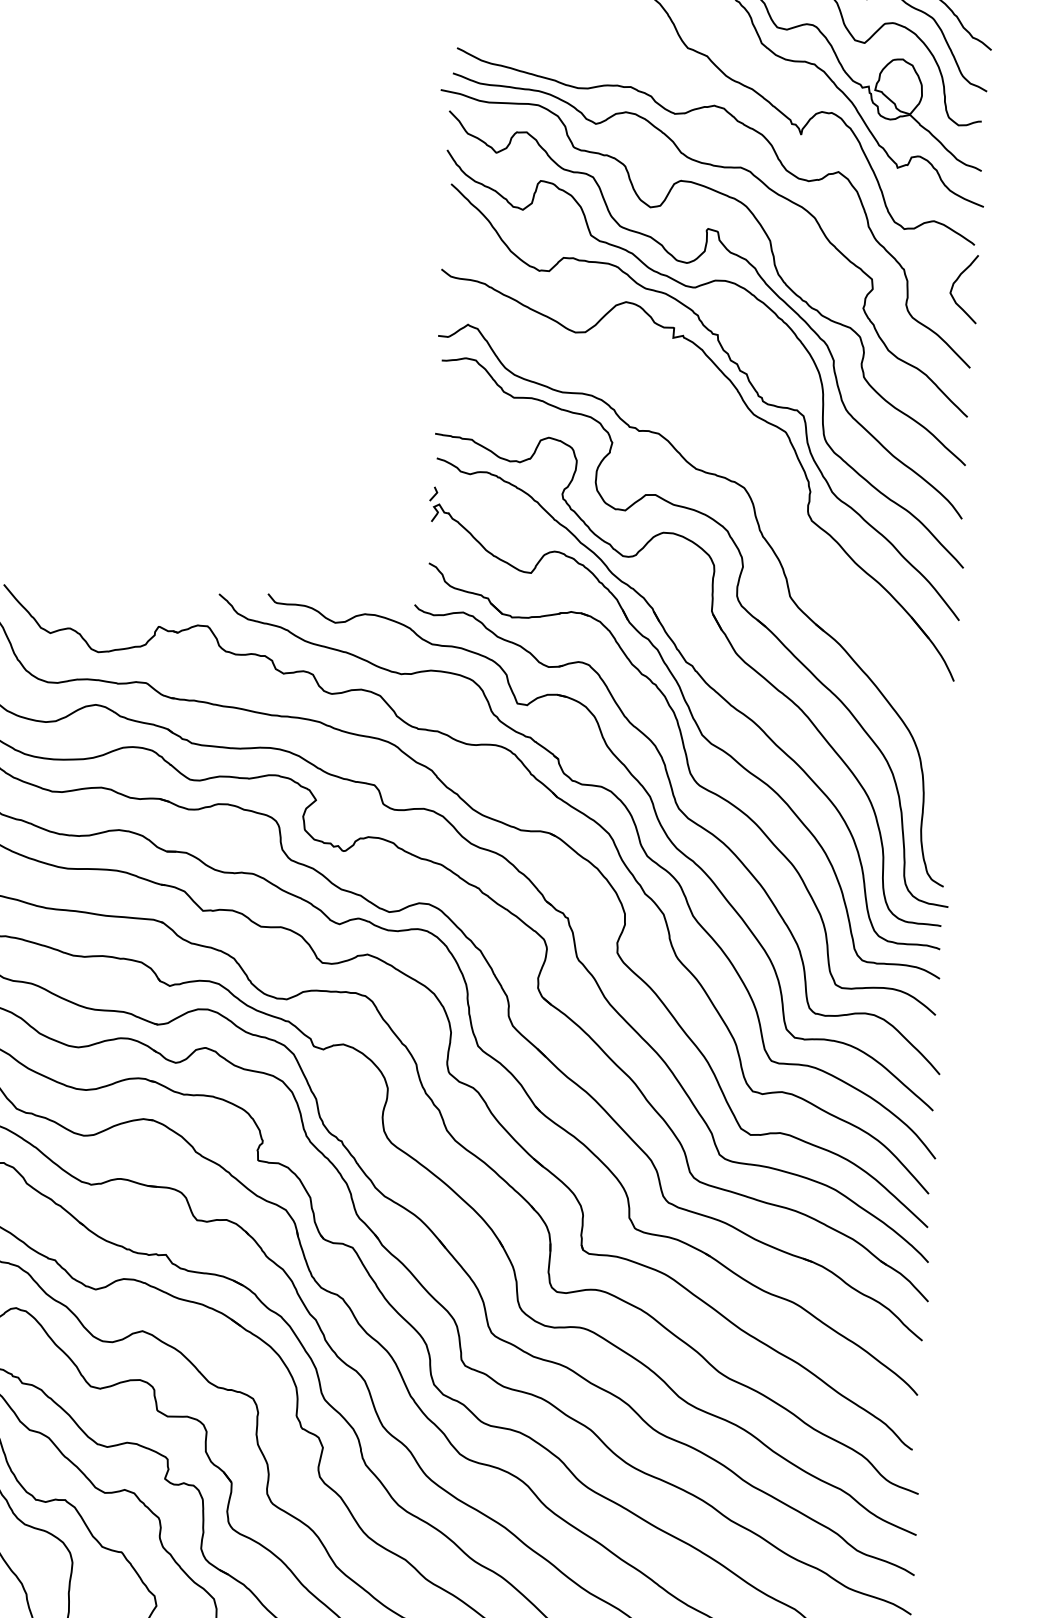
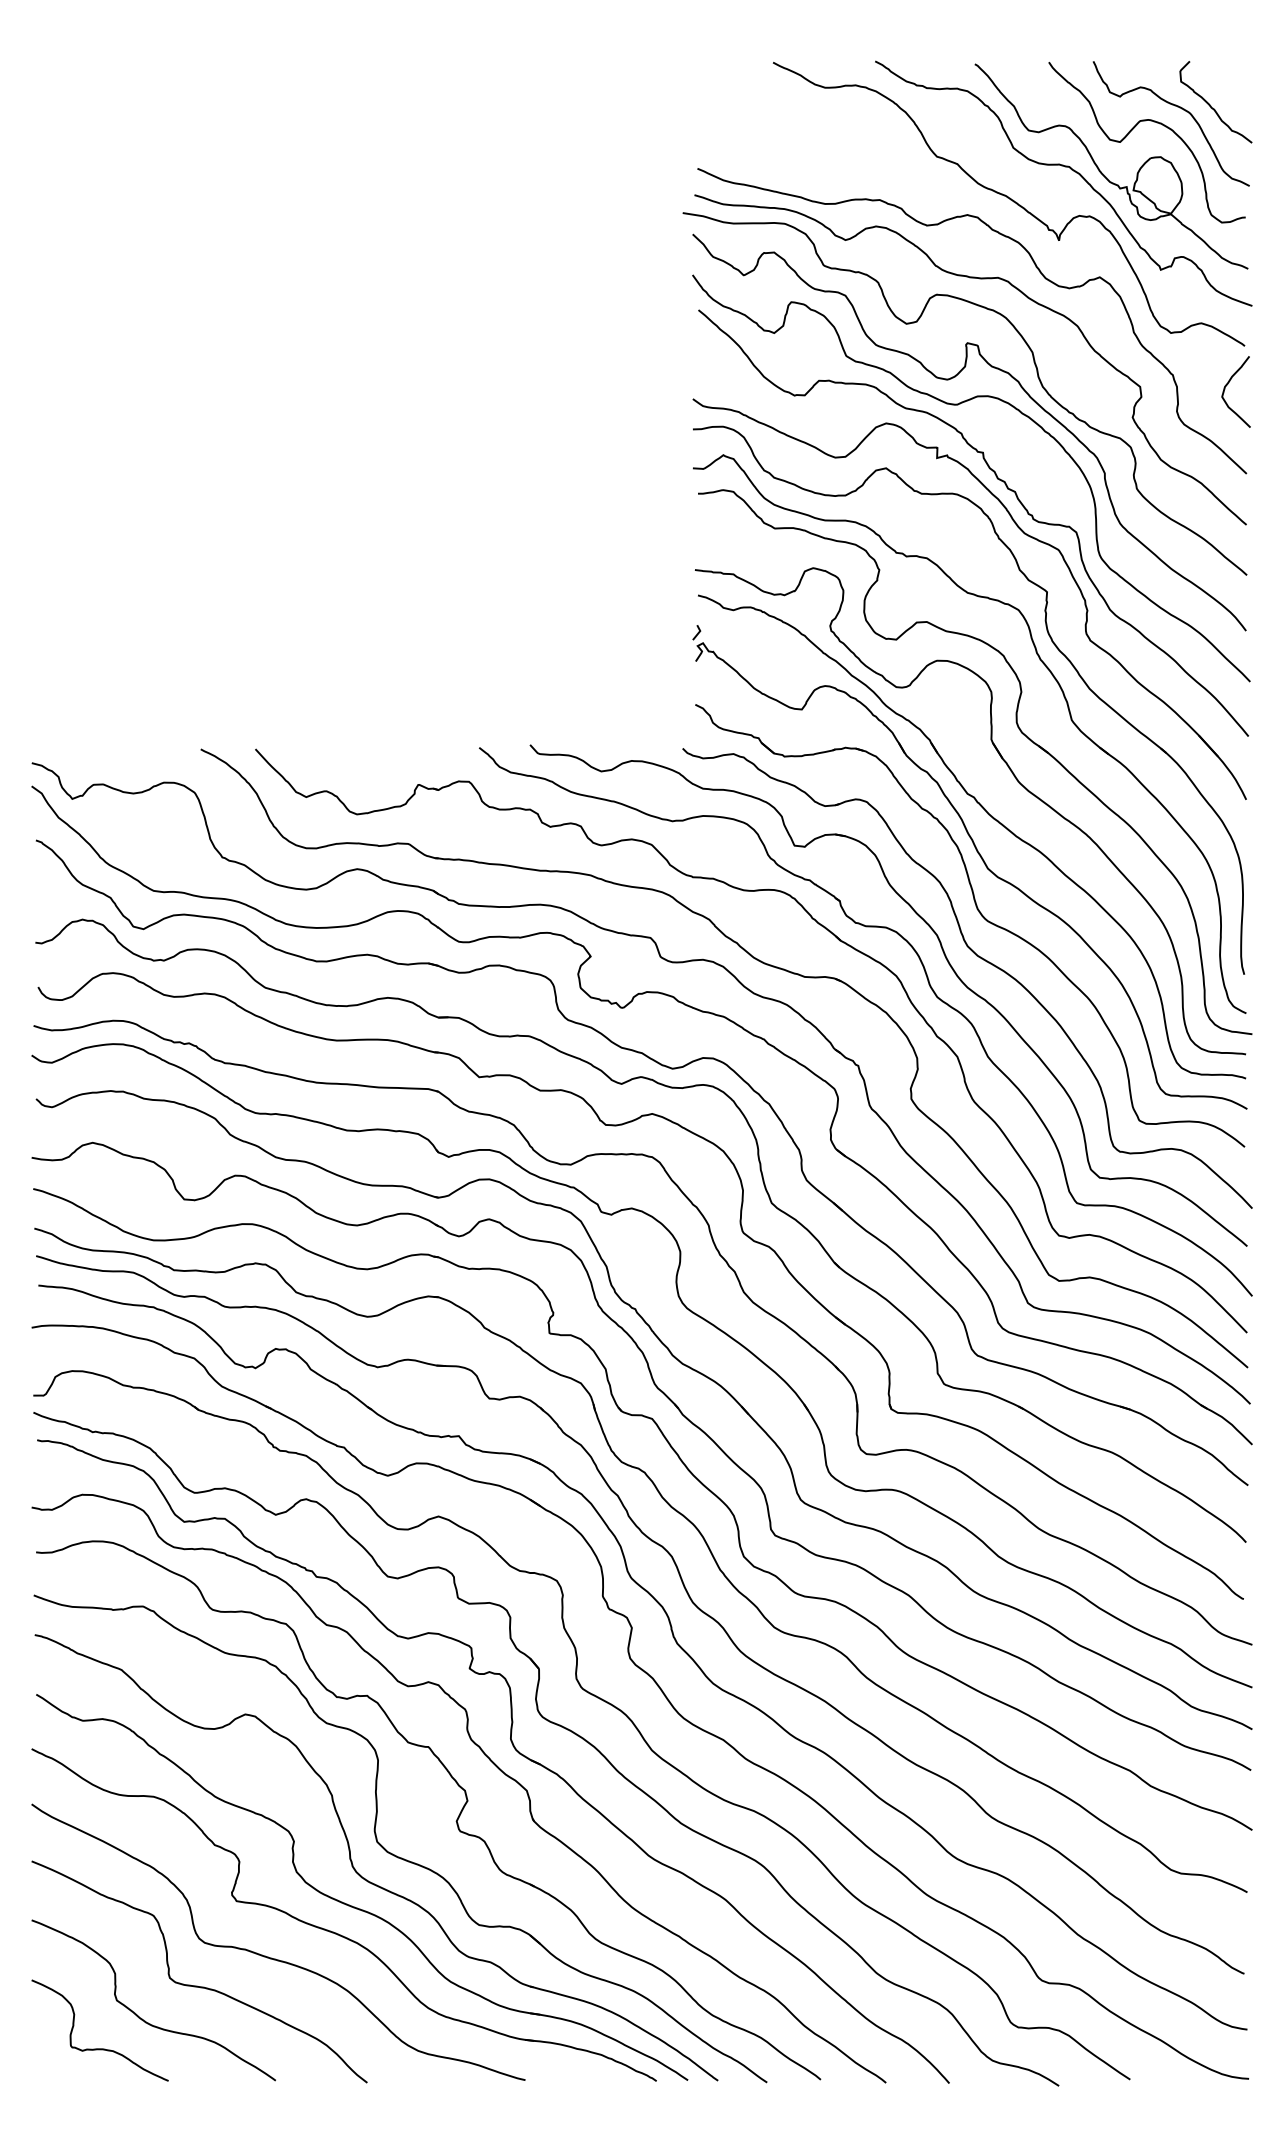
part: (775, 521) -> (1052, 643), added

